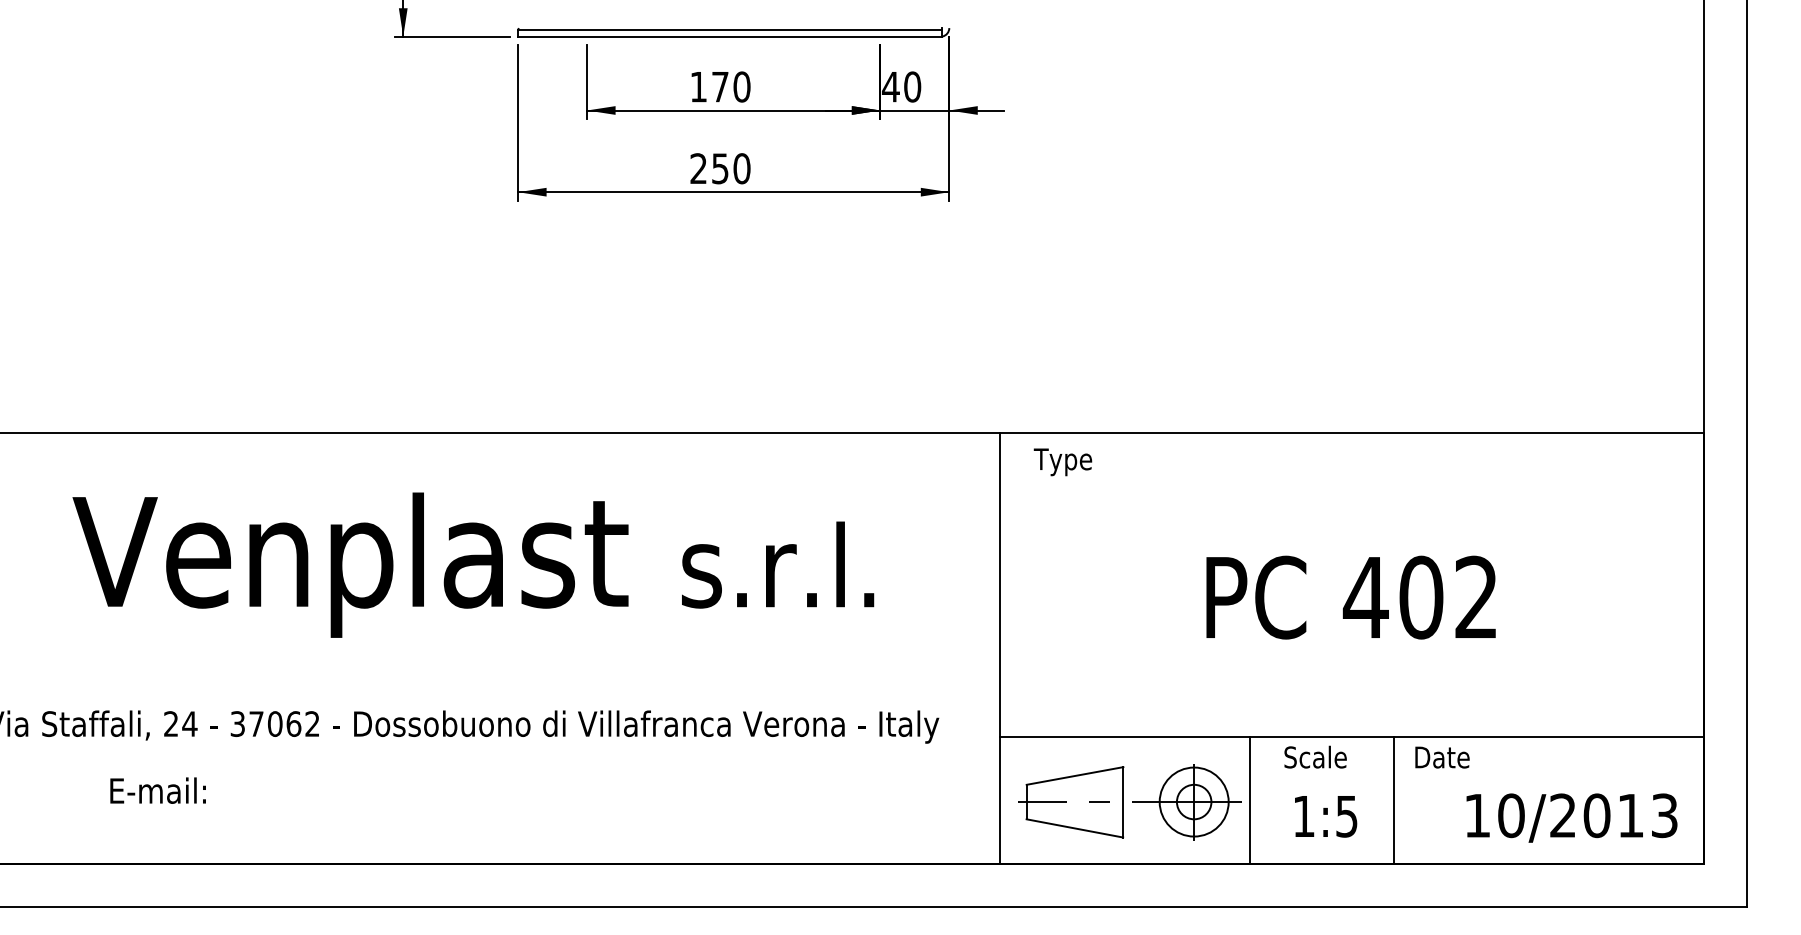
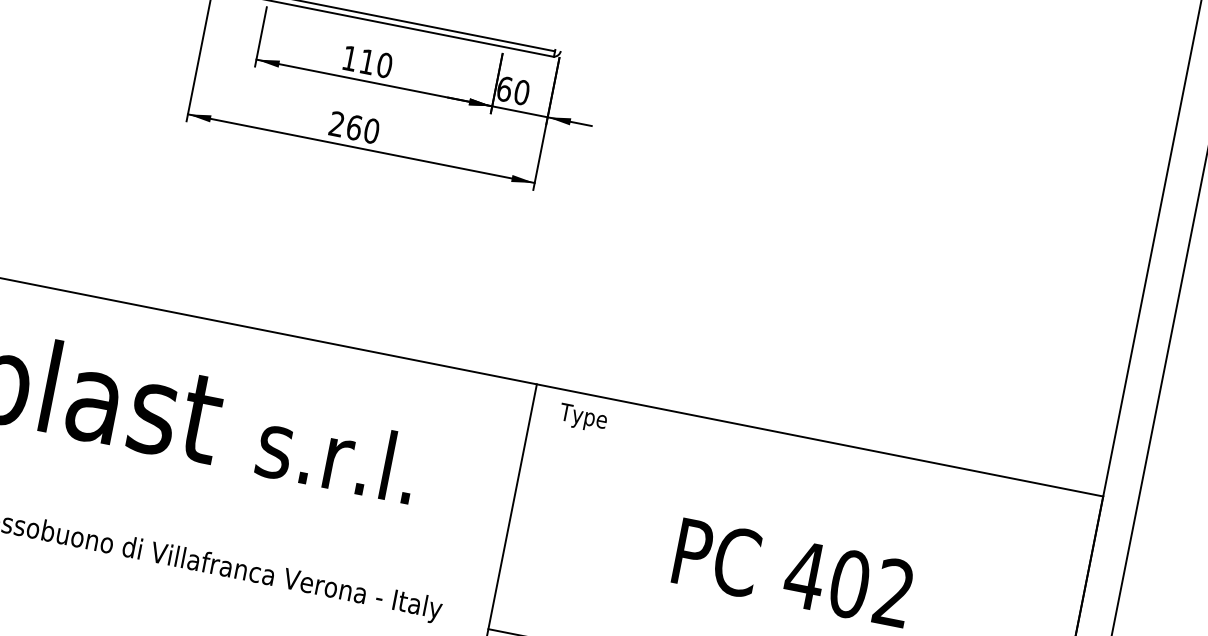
text: (890, 86) -> (504, 88), 40 -> 60
text: (720, 87) -> (367, 62), 170 -> 110
text: (720, 168) -> (354, 127), 250 -> 260

